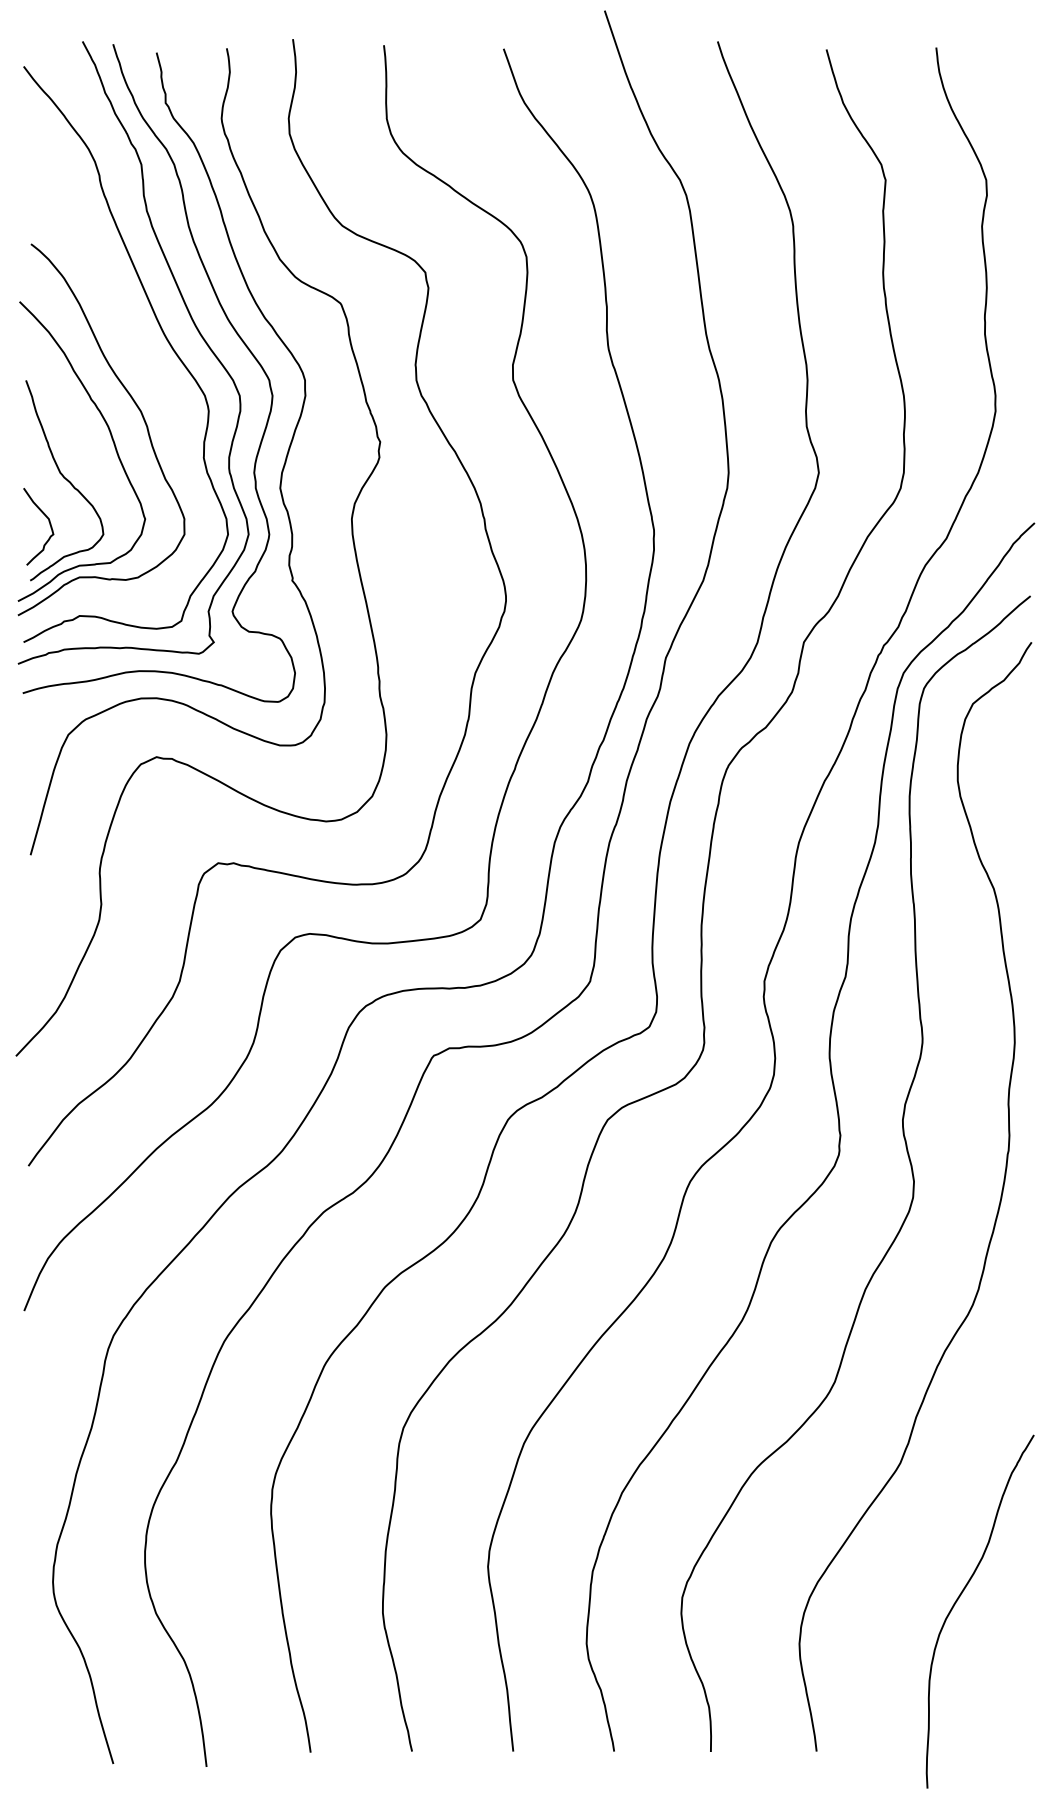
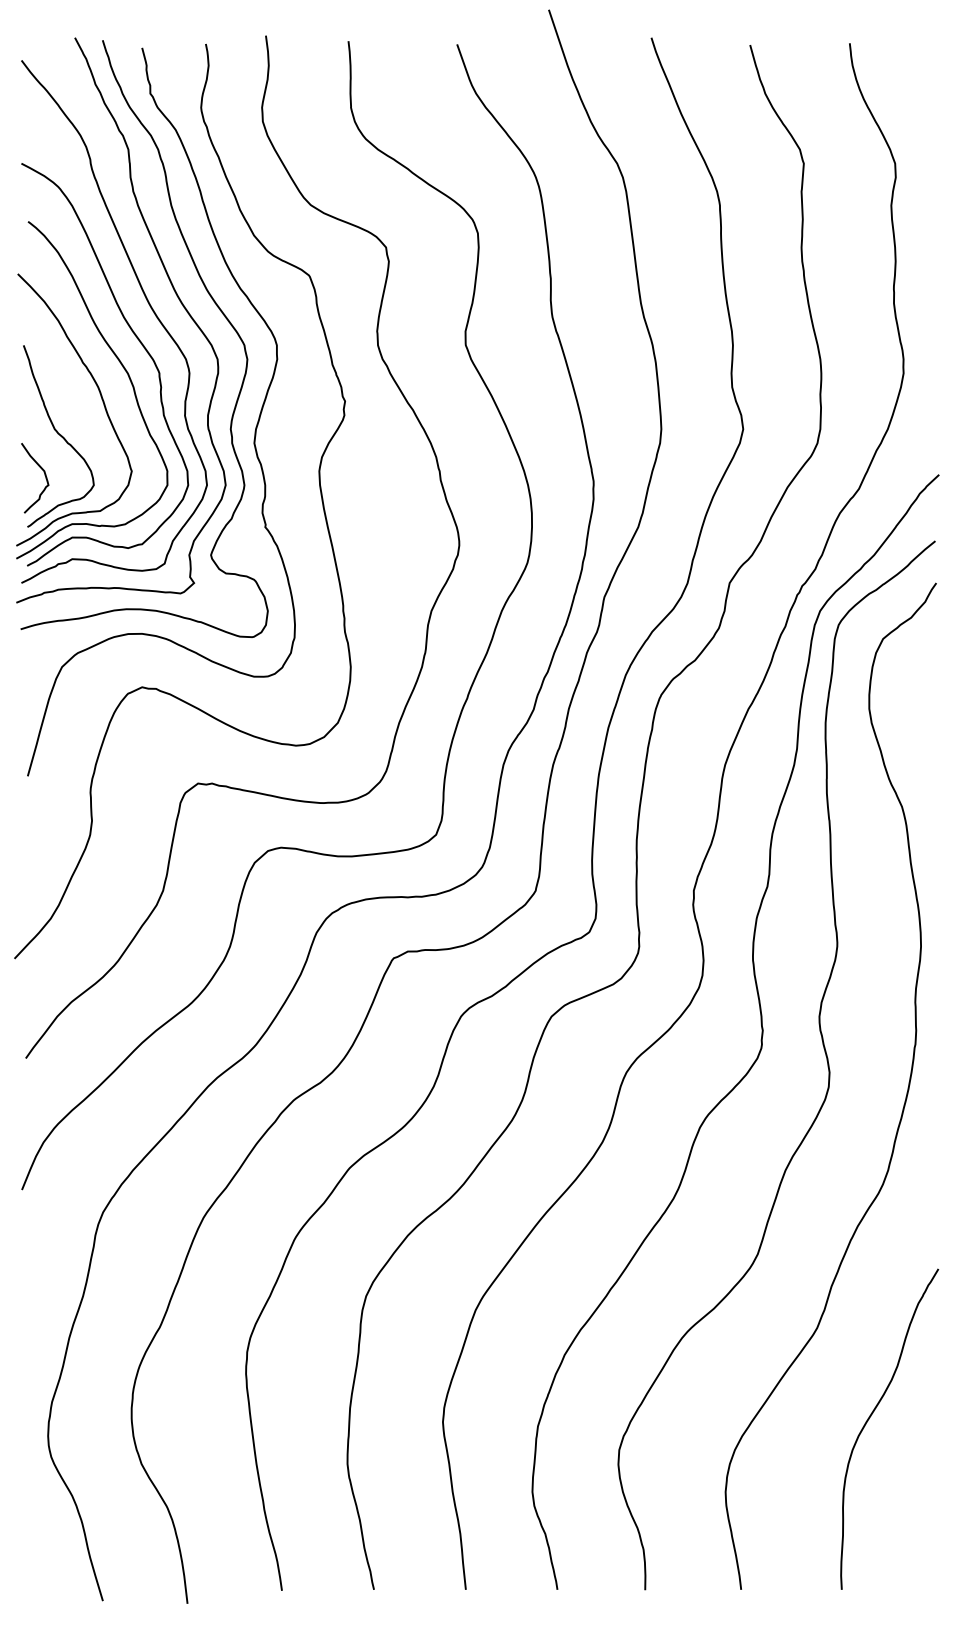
curve: (152, 375) -> (138, 340), added
curve: (959, 1598) -> (870, 1417), moved

